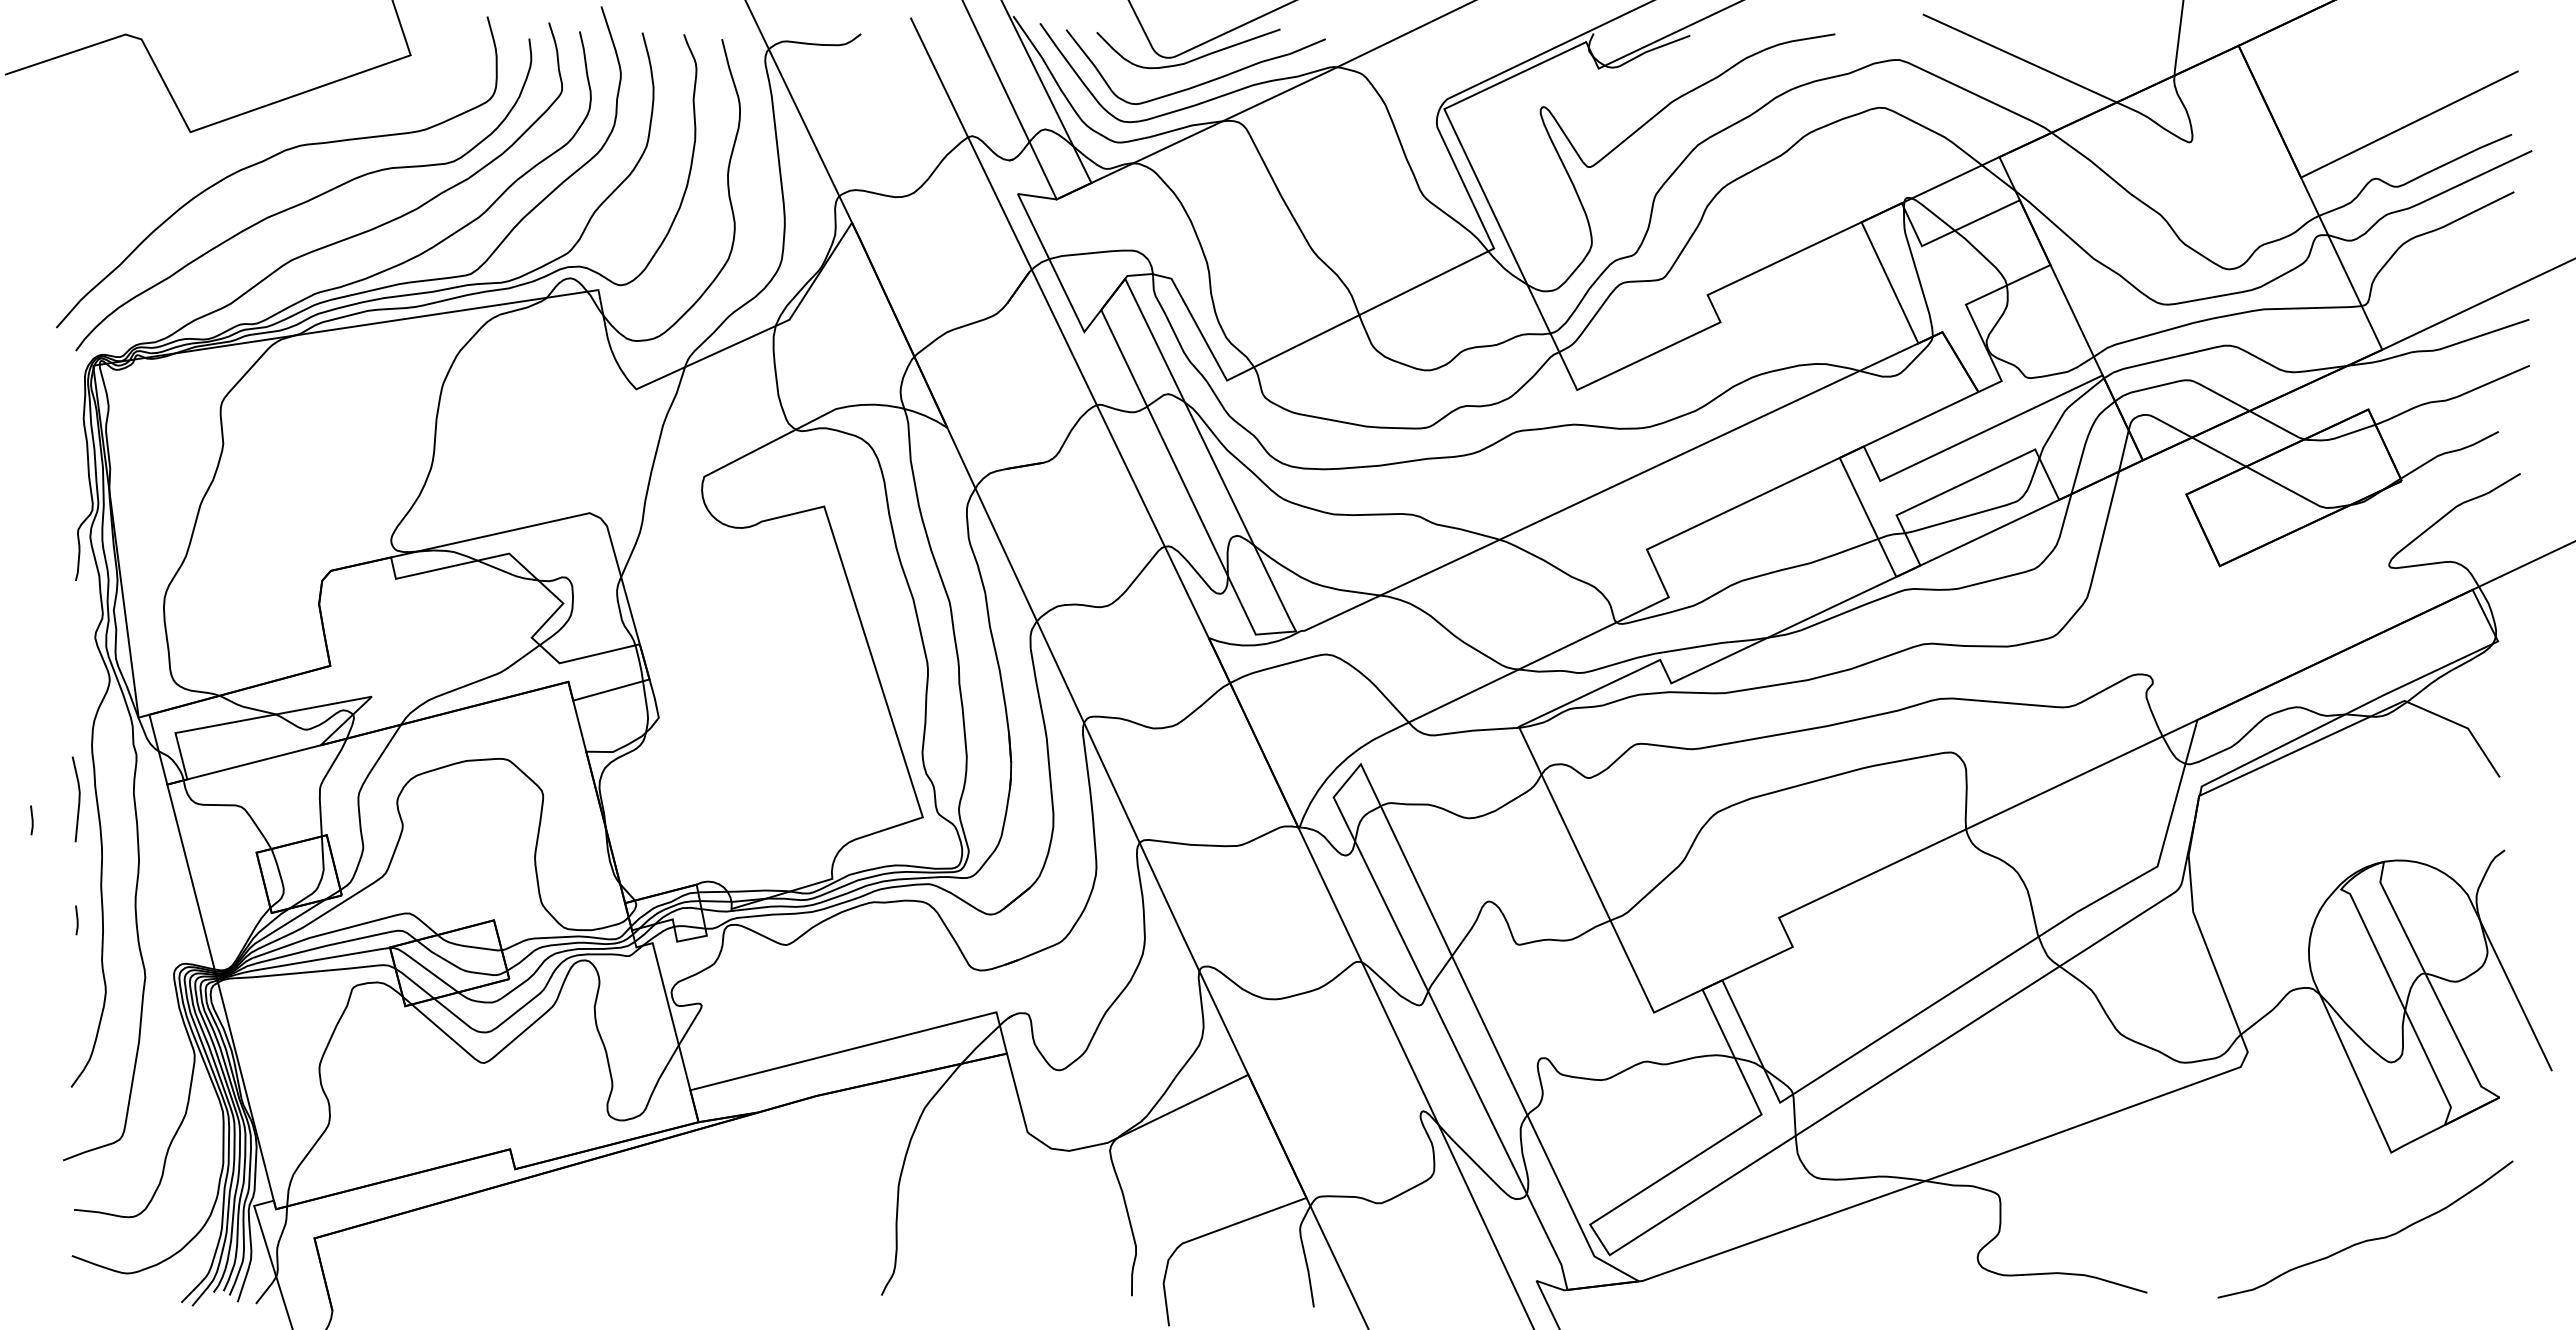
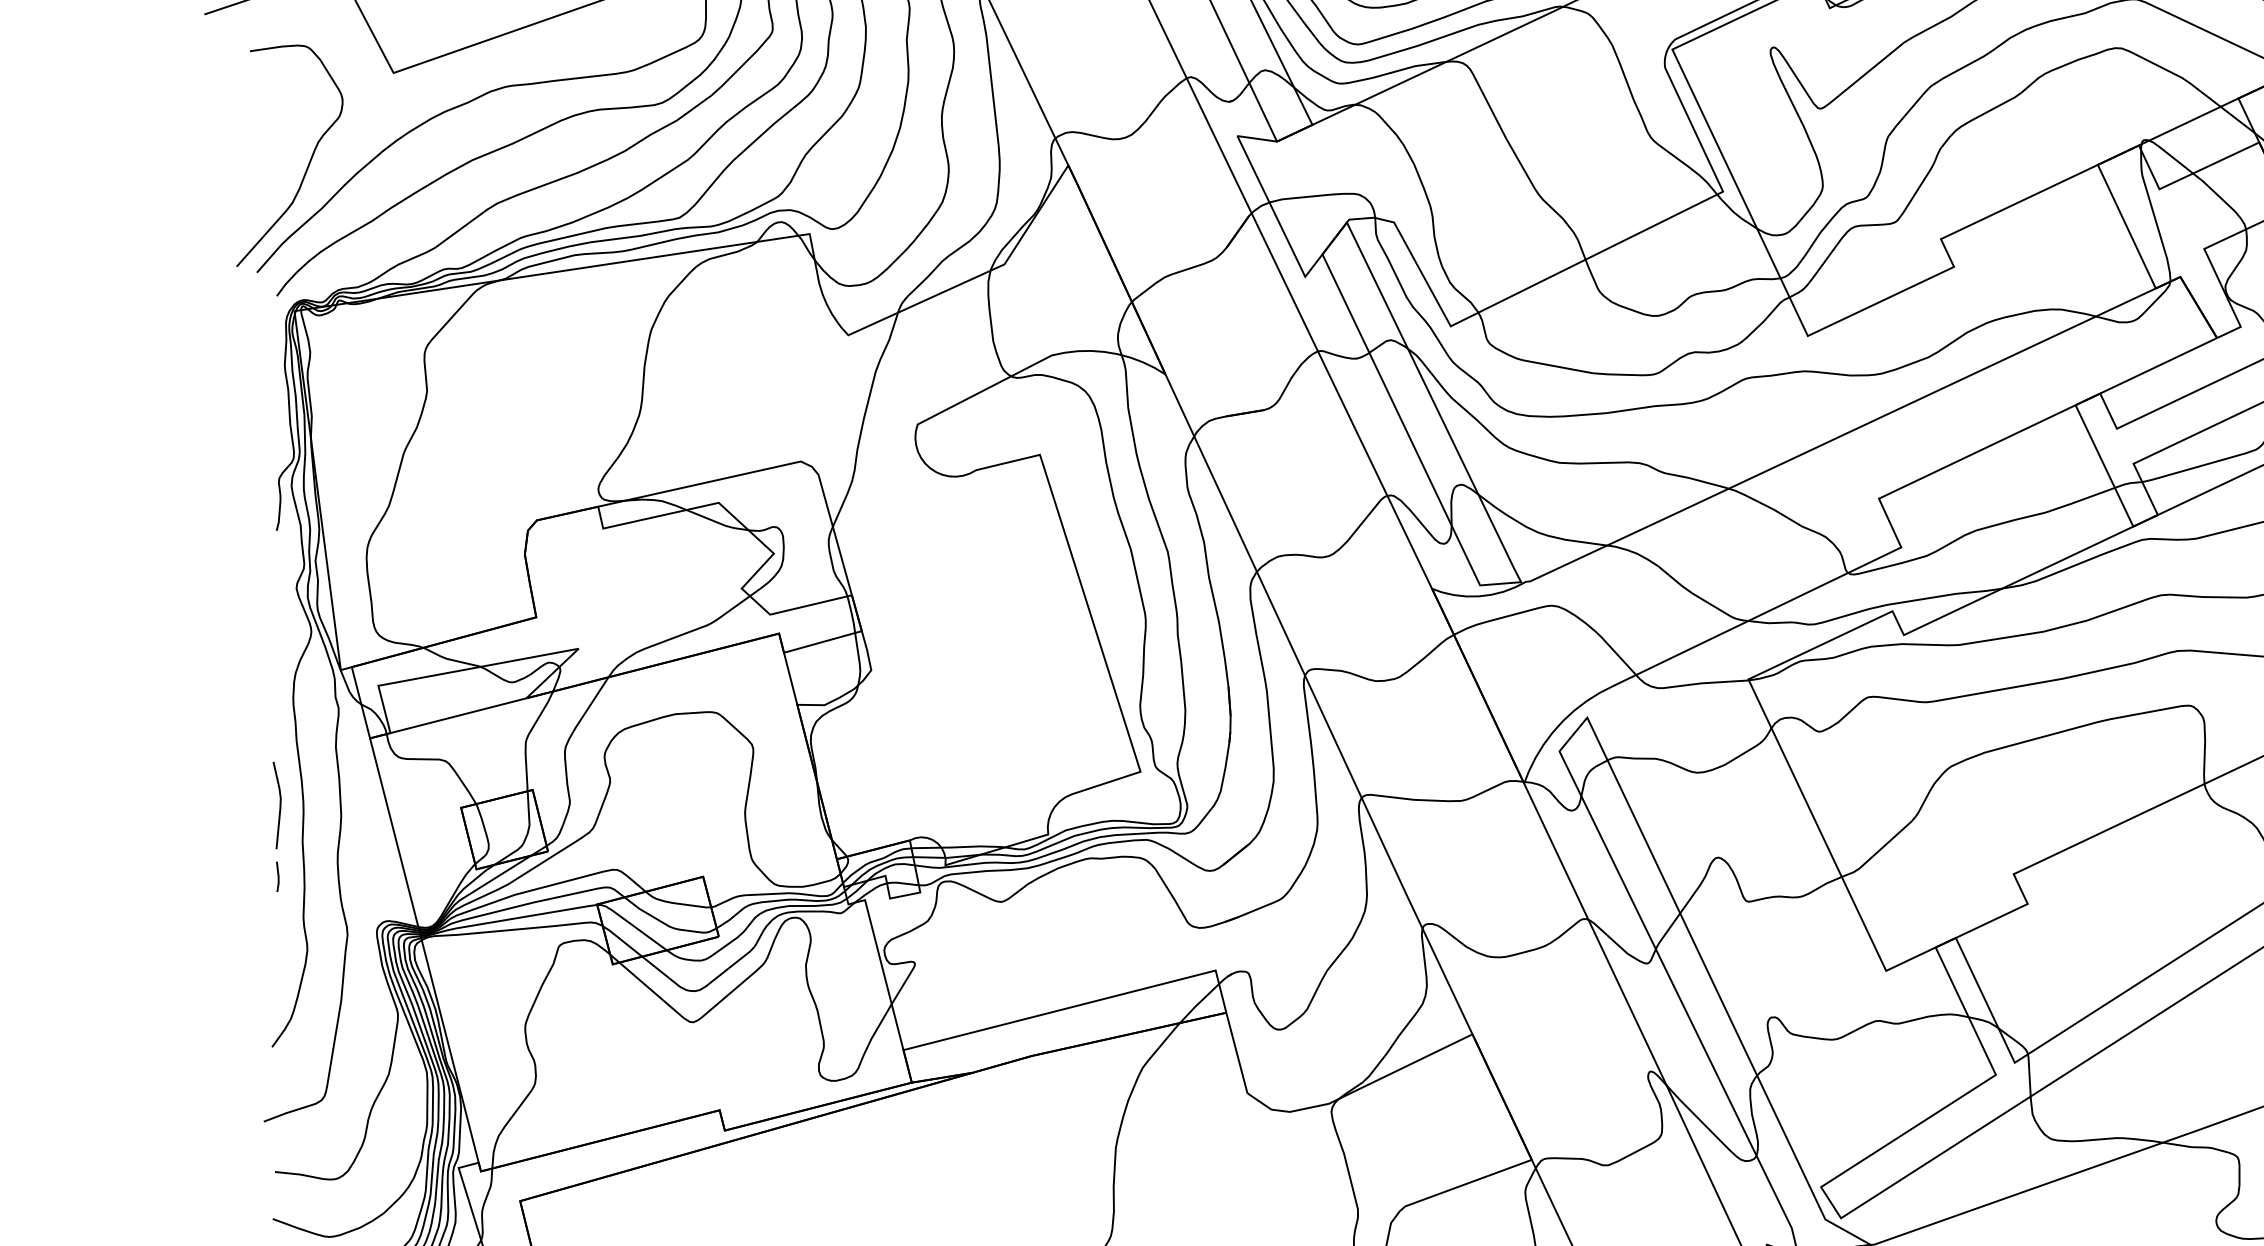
curve: (107, 218) -> (309, 161), added
line: (78, 799) -> (279, 805), moved
line: (31, 820) -> (231, 774), removed

